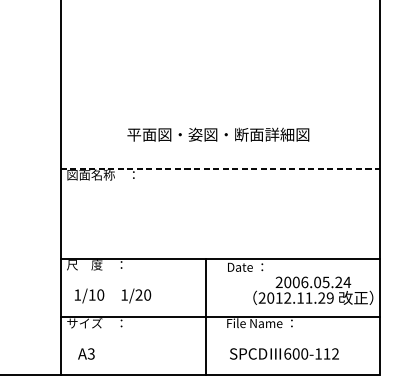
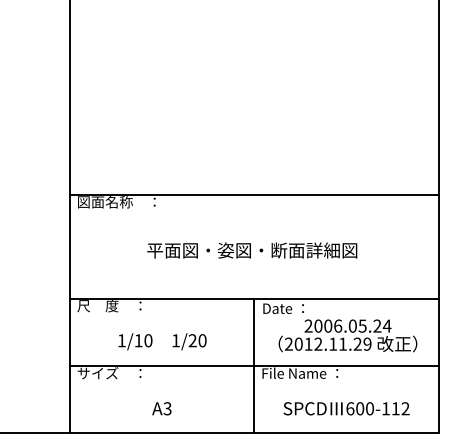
text: (218, 134) -> (252, 250), moved
line: (220, 168) -> (254, 194), dashed -> solid
text: (312, 290) -> (347, 335), moved
text: (112, 295) -> (162, 341), moved
line: (205, 316) -> (254, 365), moved
text: (86, 353) -> (161, 408), moved
text: (284, 353) -> (346, 408), moved

